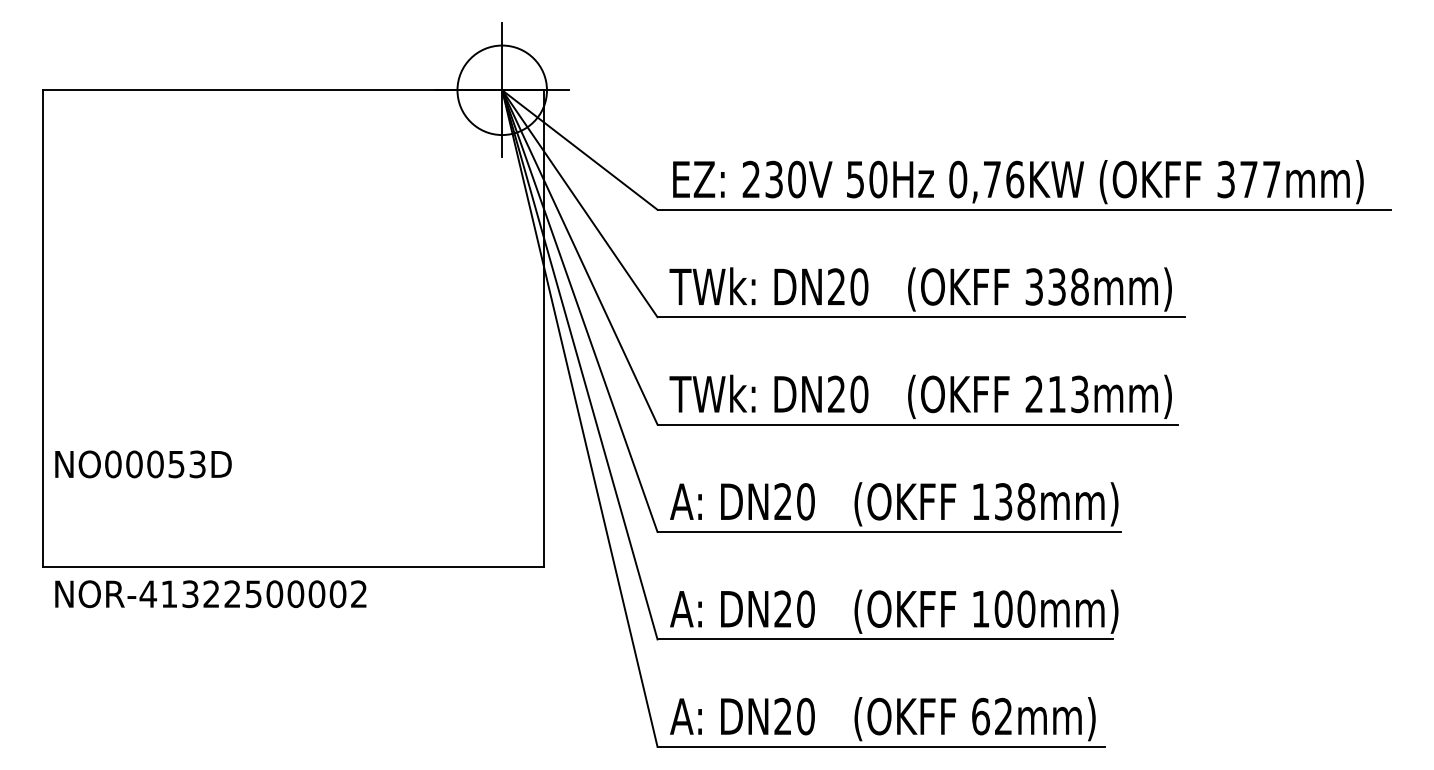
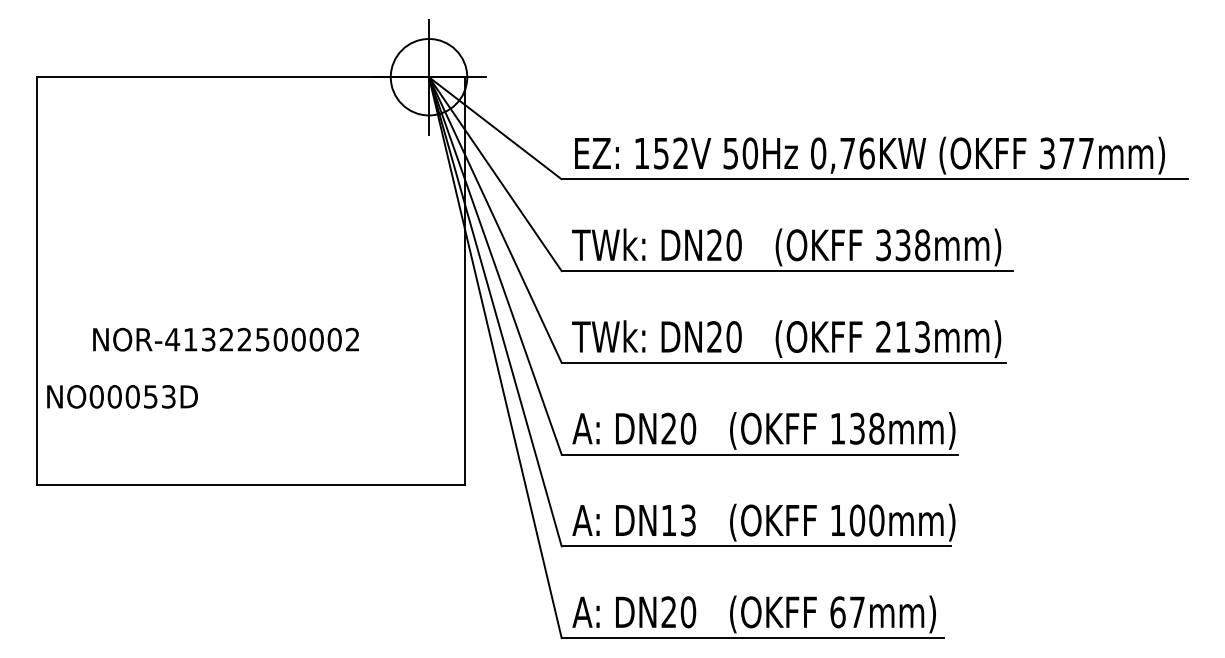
text: (774, 179) -> (661, 153), 230V -> 152V
text: (210, 593) -> (225, 339), moved
text: (794, 609) -> (678, 520), DN20 -> DN13
text: (1003, 715) -> (857, 611), 62mm) -> 67mm)

